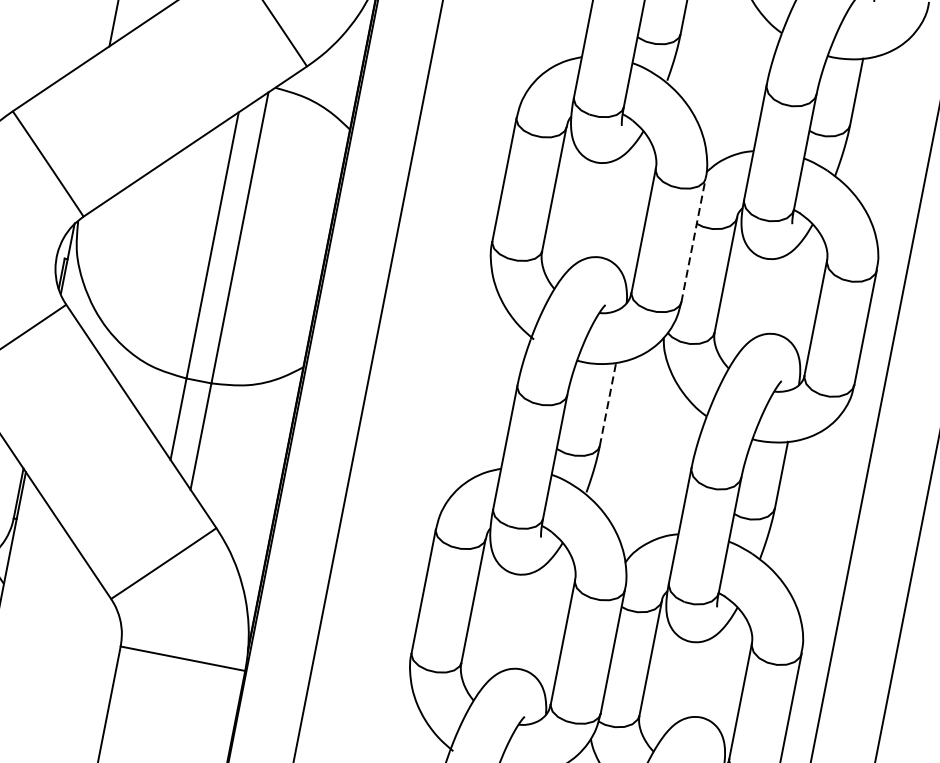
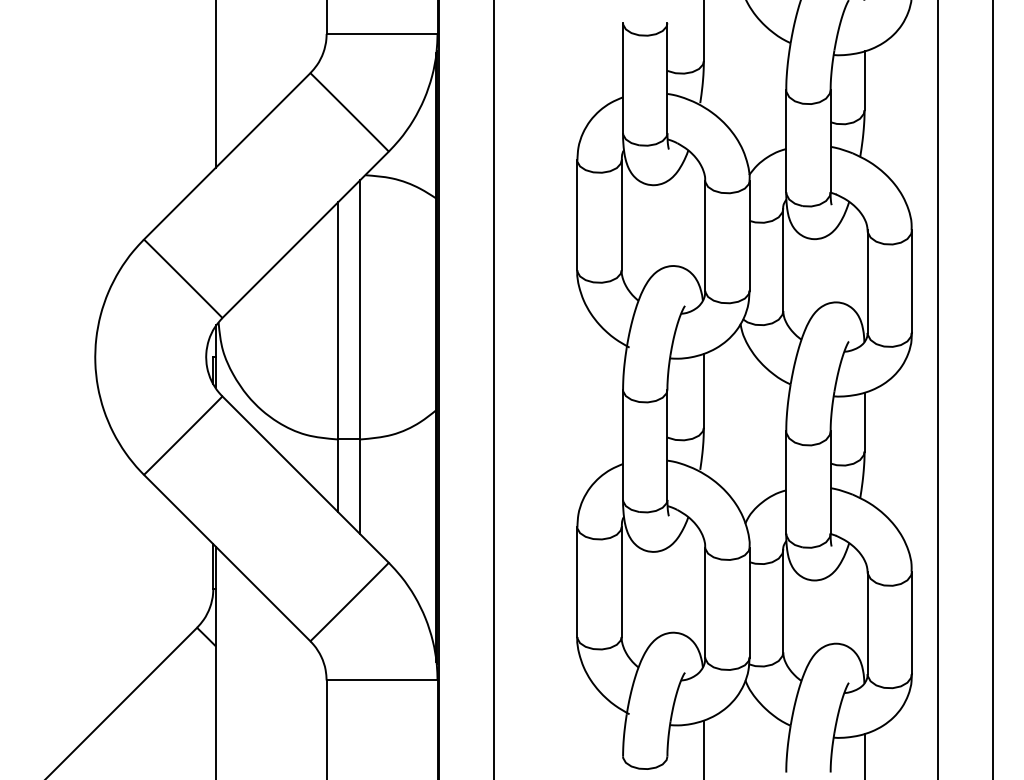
line: (693, 240) -> (749, 235), dashed -> solid
line: (607, 404) -> (703, 390), dashed -> solid

